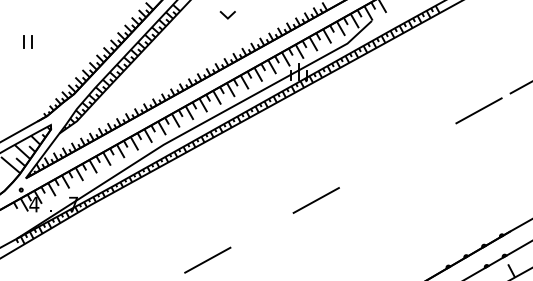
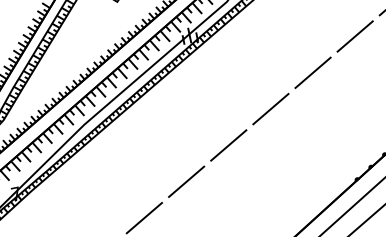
line: (424, 140) -> (312, 72), added
line: (370, 170) -> (270, 109), added
line: (261, 229) -> (185, 181), added

